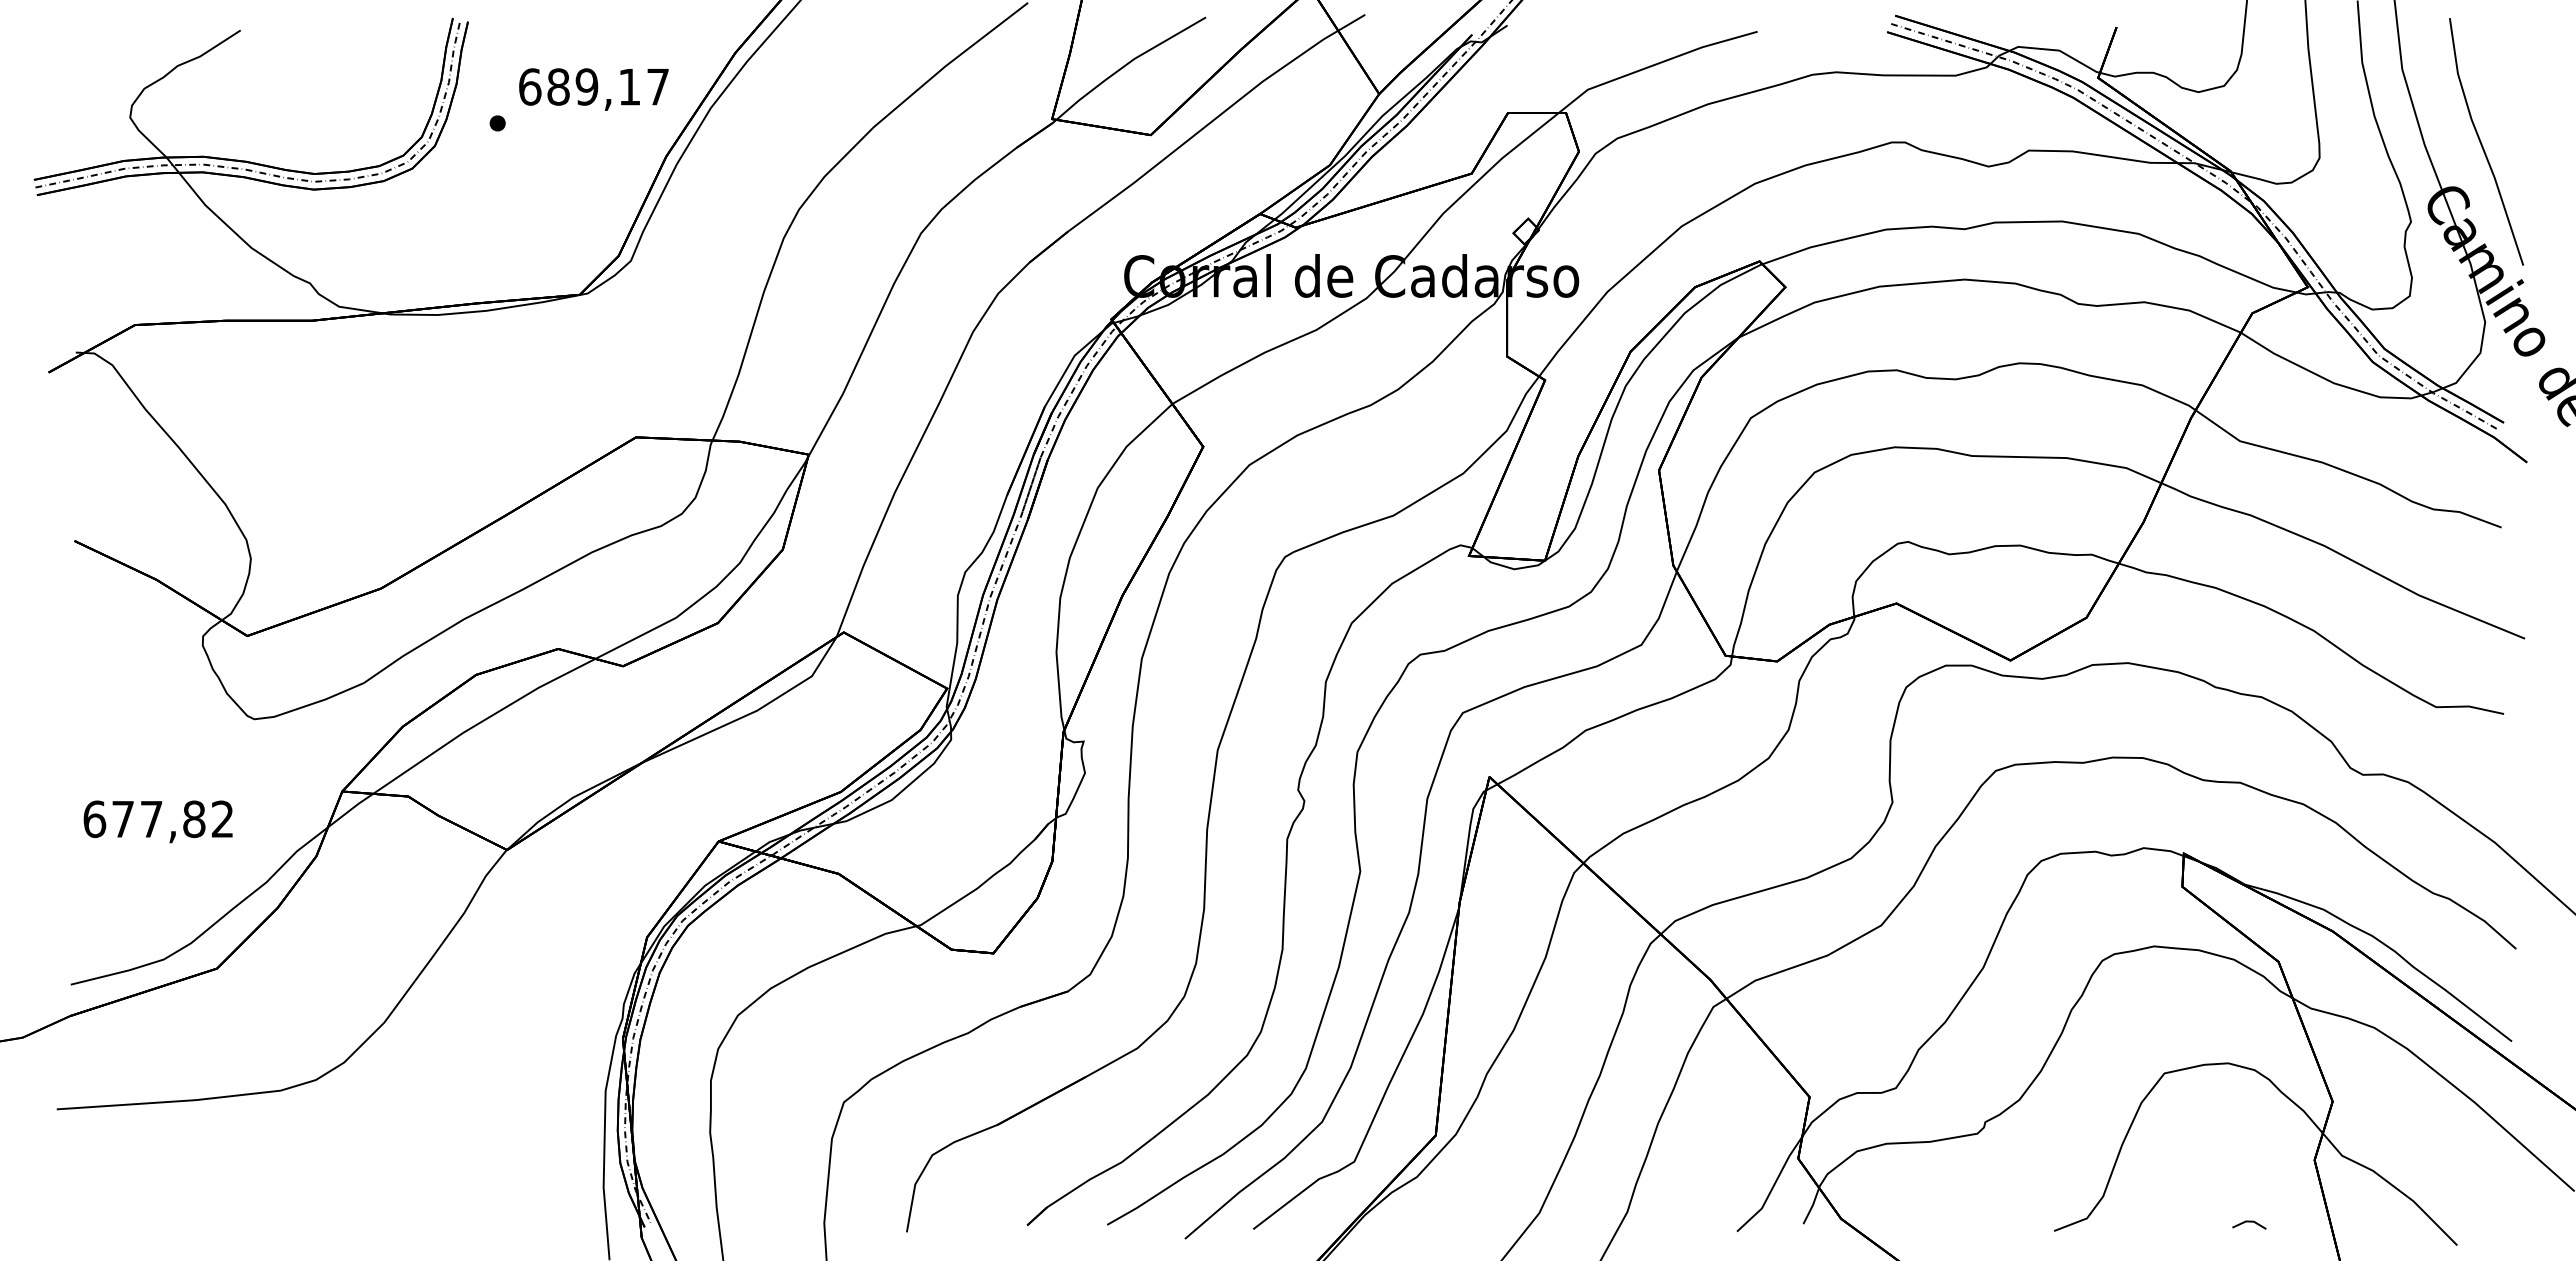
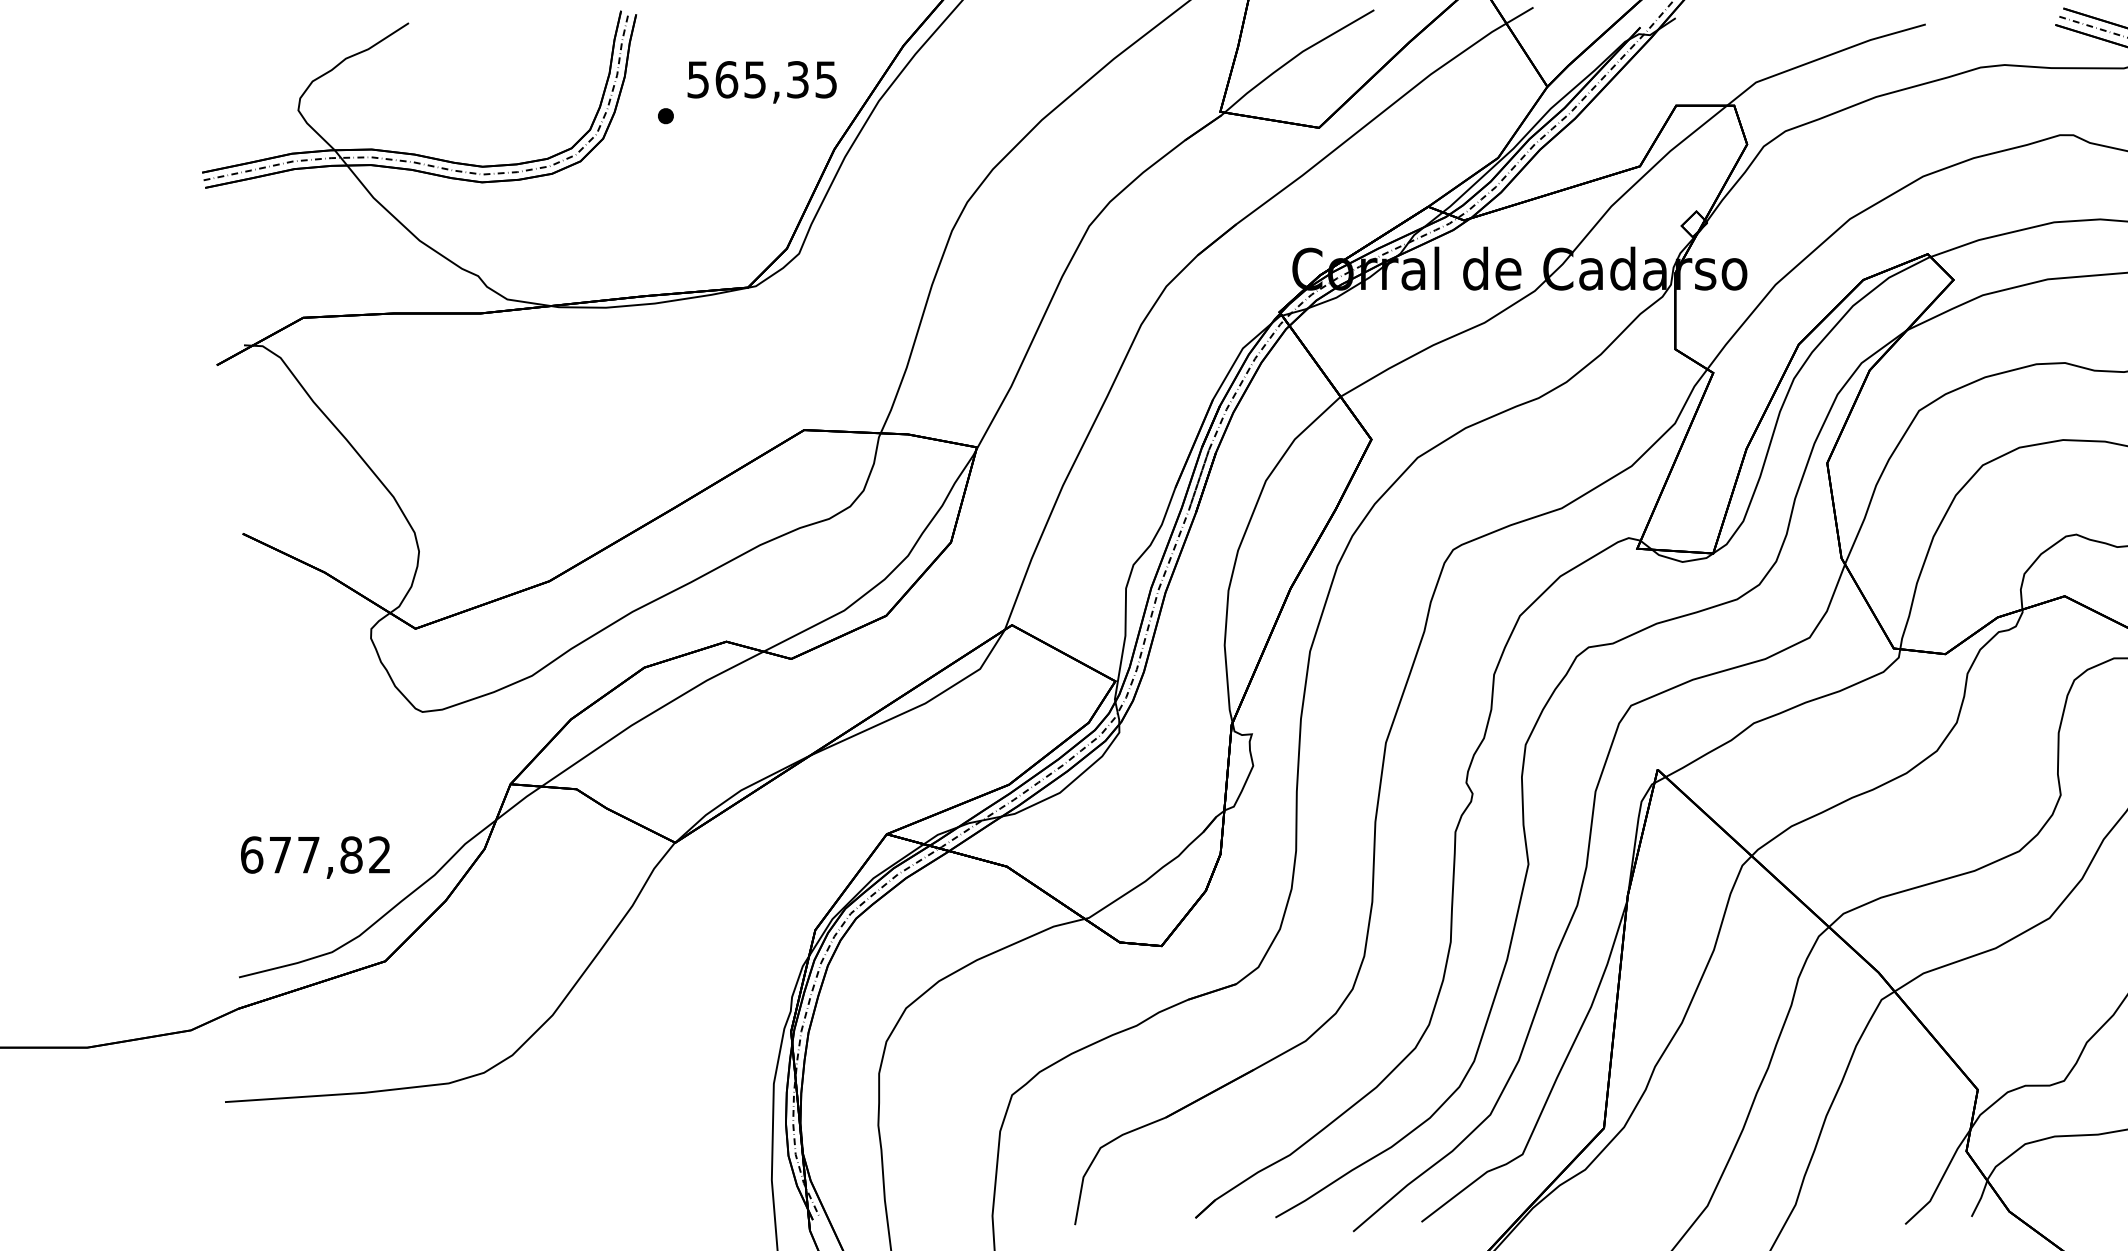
text: (593, 86) -> (761, 79), 689,17 -> 565,35
text: (157, 821) -> (314, 857), moved

